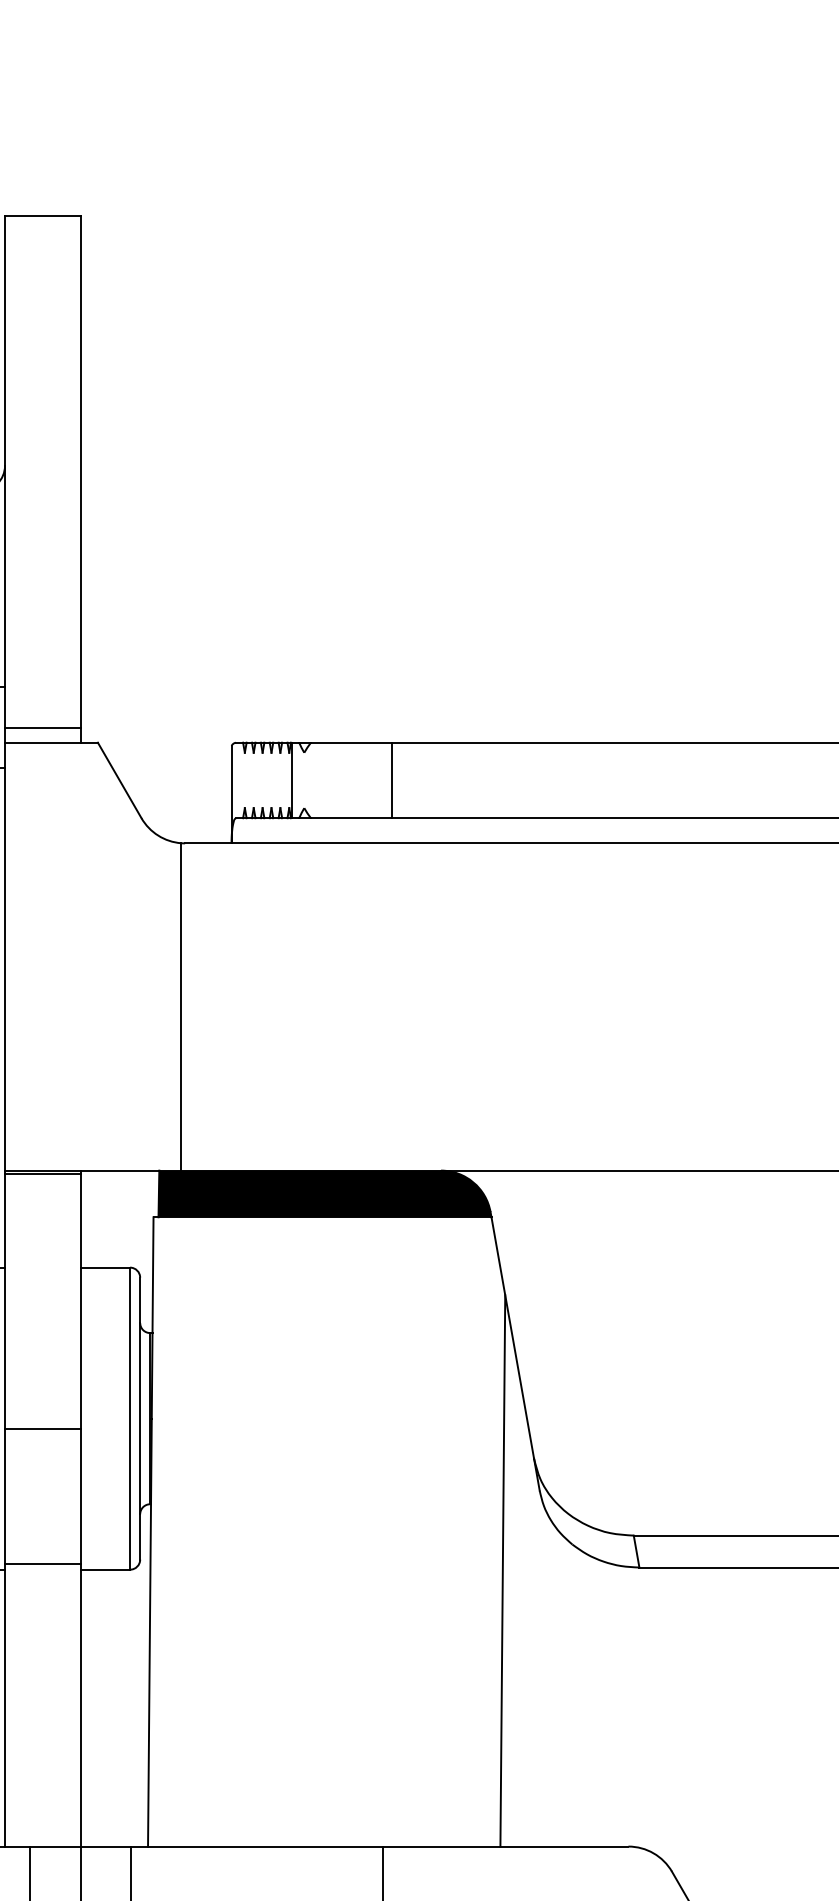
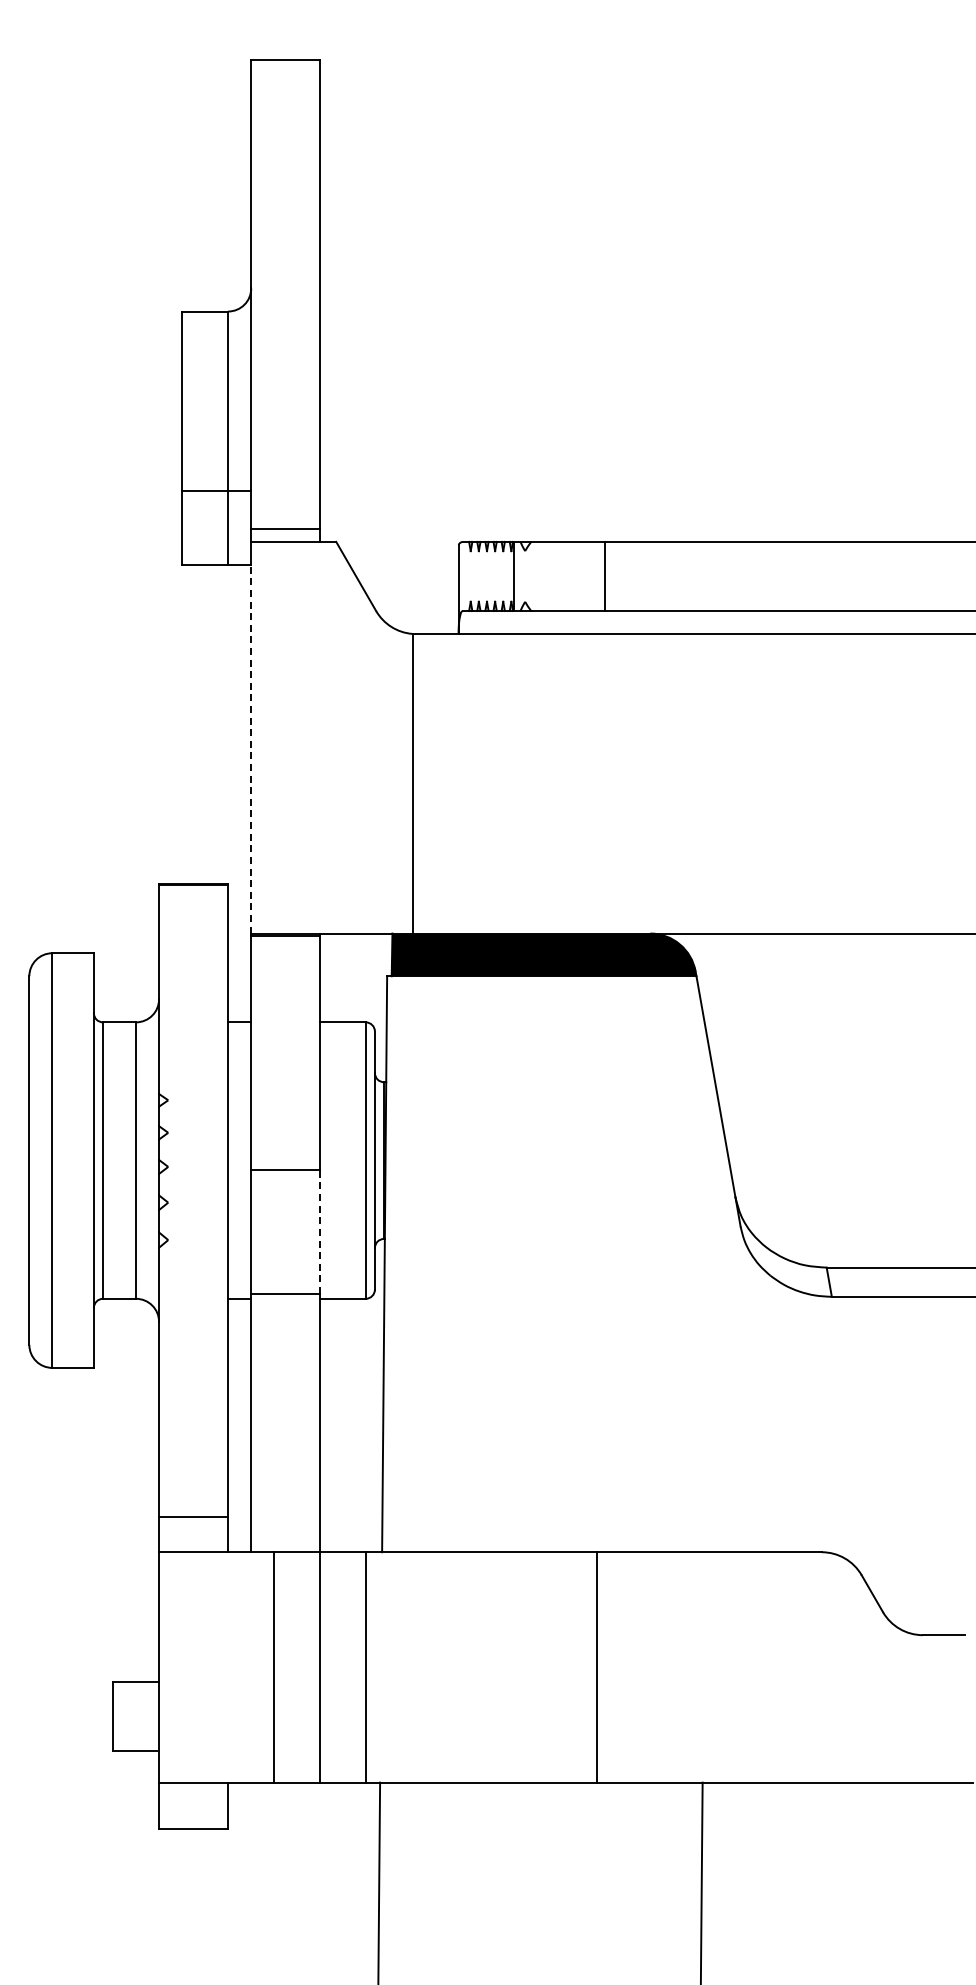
line: (5, 968) -> (251, 748), solid -> dashed
line: (80, 1497) -> (320, 1232), solid -> dashed
line: (502, 1570) -> (706, 1299), removed

